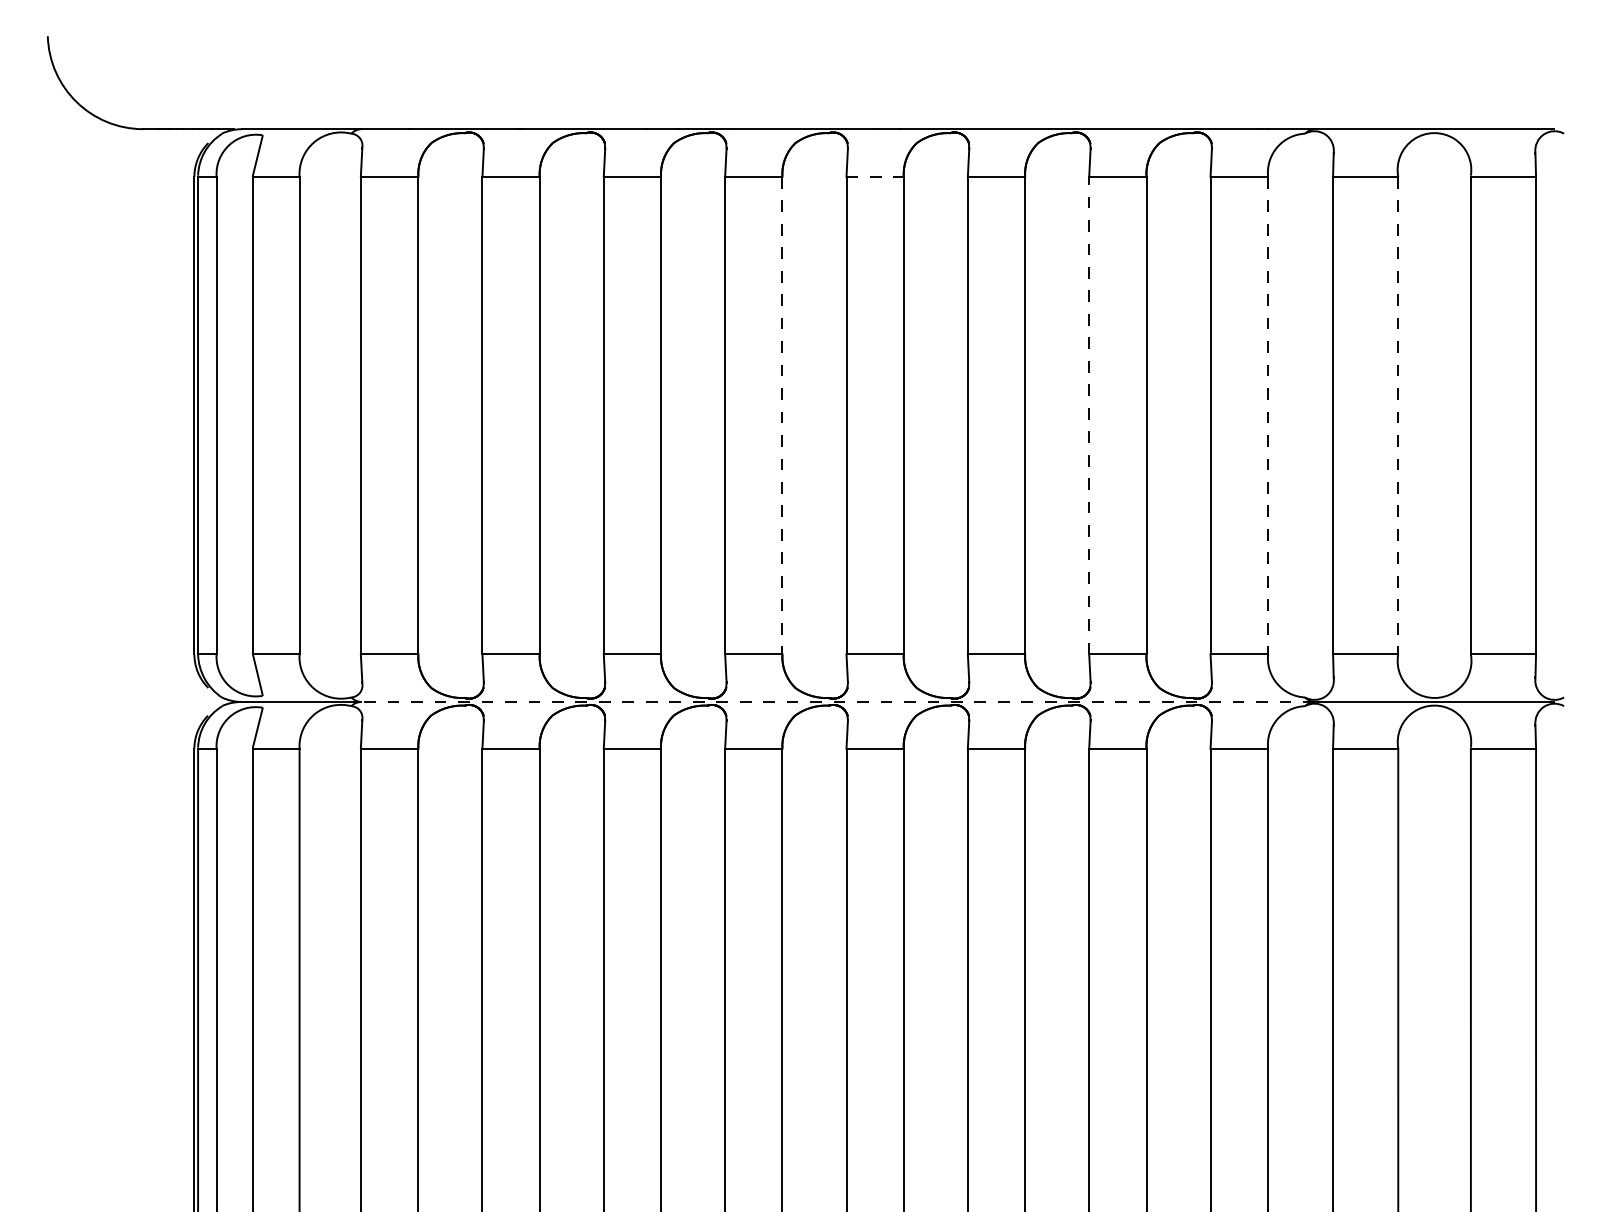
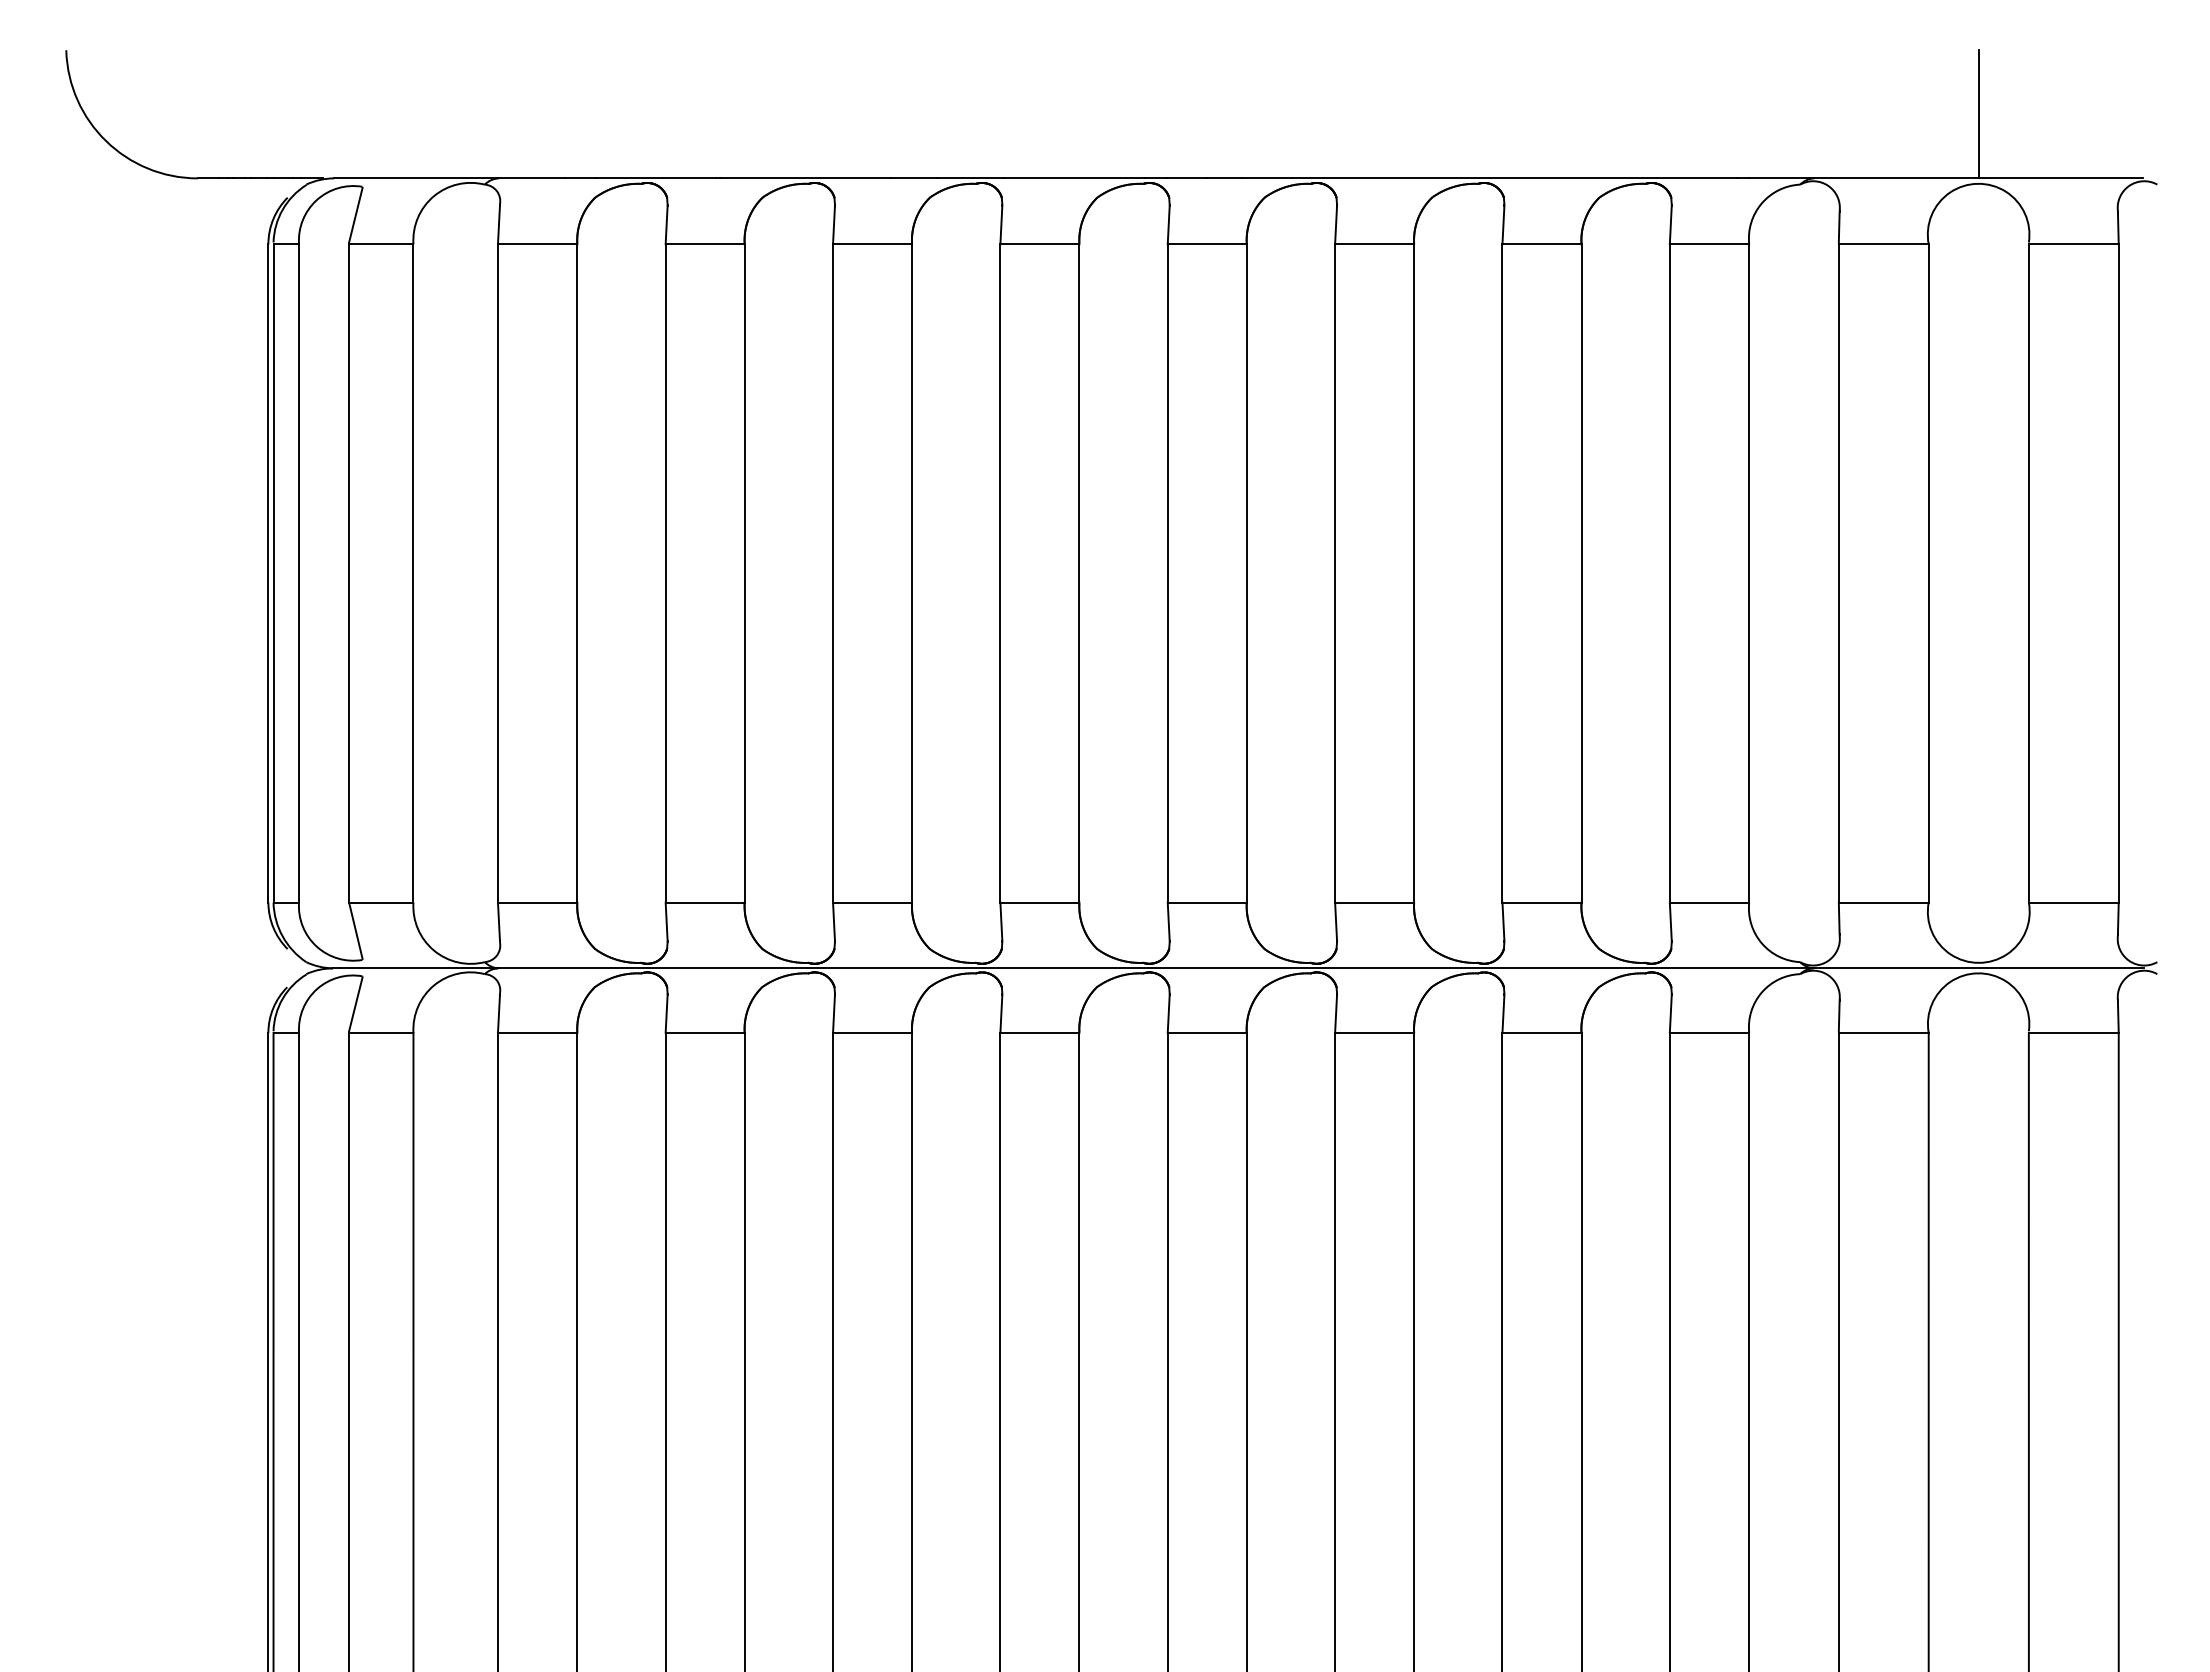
line: (1434, 82) -> (1978, 114), added
line: (875, 177) -> (1207, 244), dashed -> solid
line: (1089, 414) -> (1502, 572), dashed -> solid
line: (782, 415) -> (1079, 573), dashed -> solid
line: (1268, 415) -> (1749, 573), dashed -> solid
line: (1398, 415) -> (1928, 573), dashed -> solid
line: (837, 702) -> (1155, 968), dashed -> solid

